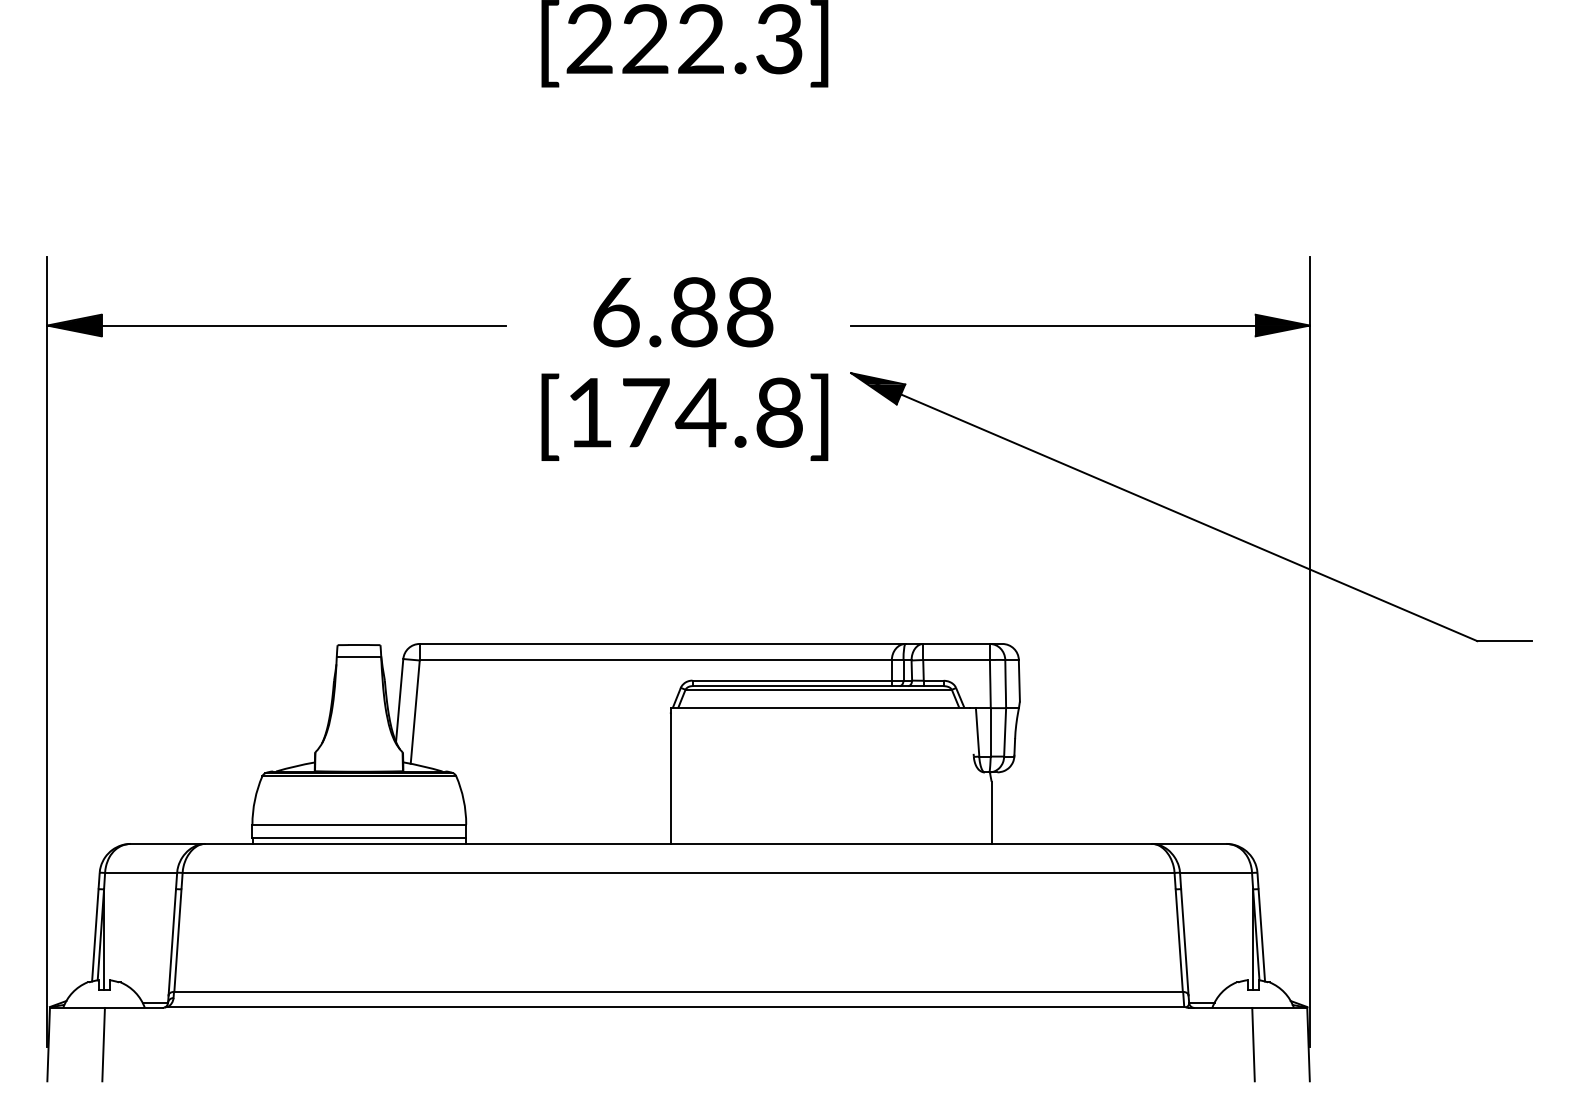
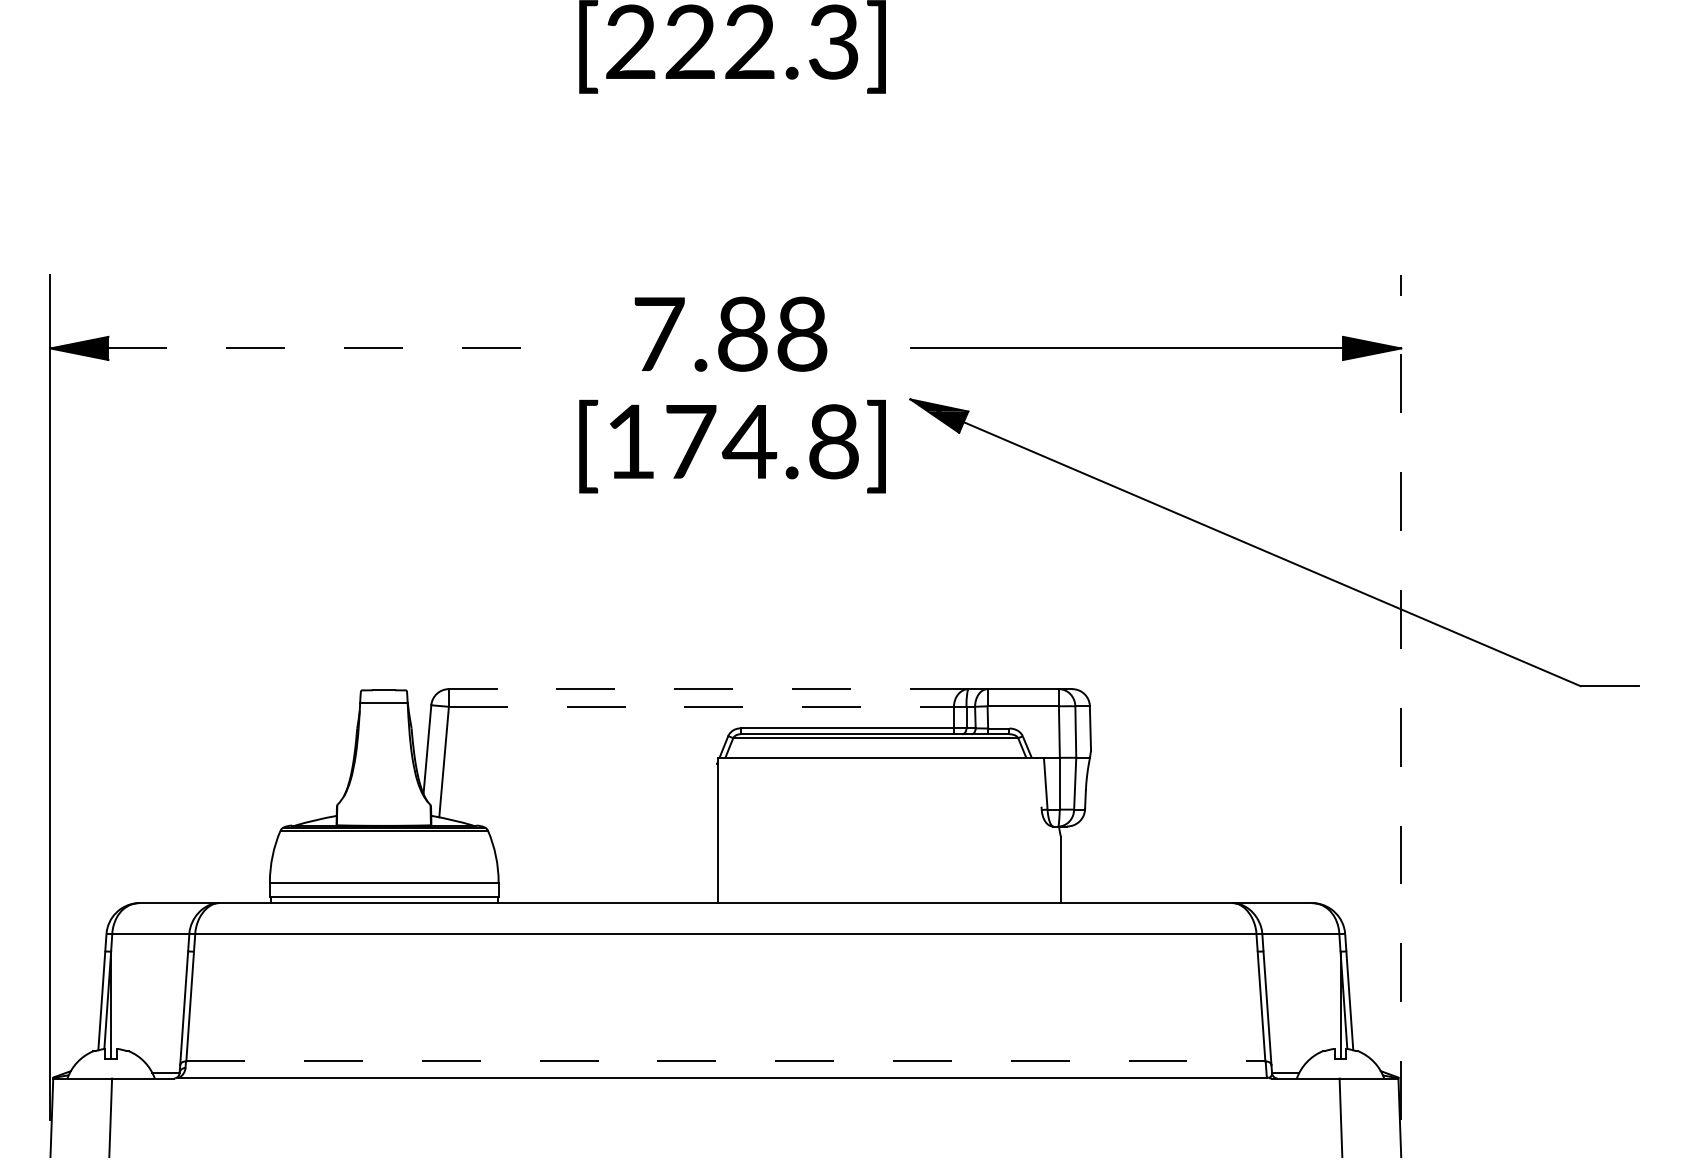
text: (616, 312) -> (659, 334), 6.88 -> 7.88
line: (304, 325) -> (325, 348), solid -> dashed
line: (662, 643) -> (708, 688), solid -> dashed
line: (1309, 651) -> (1400, 697), solid -> dashed
line: (656, 660) -> (702, 706), solid -> dashed
line: (679, 991) -> (726, 1060), solid -> dashed

